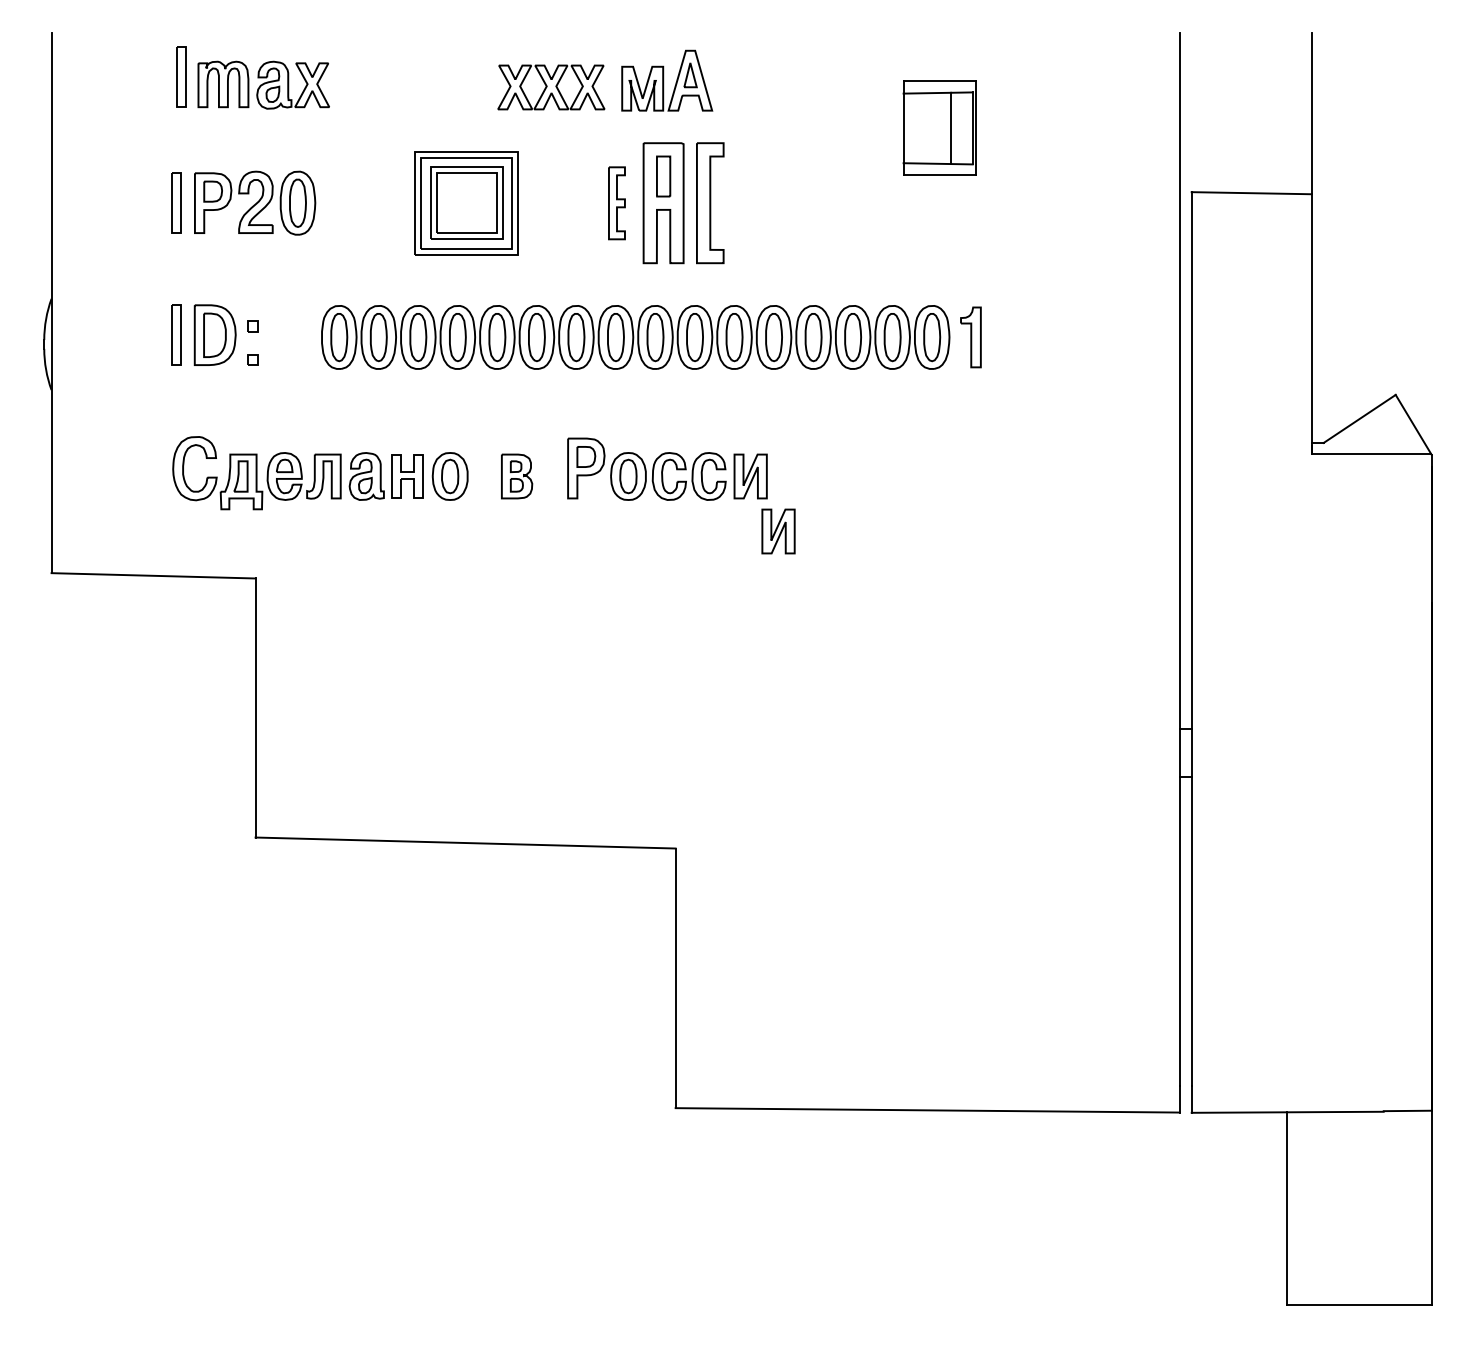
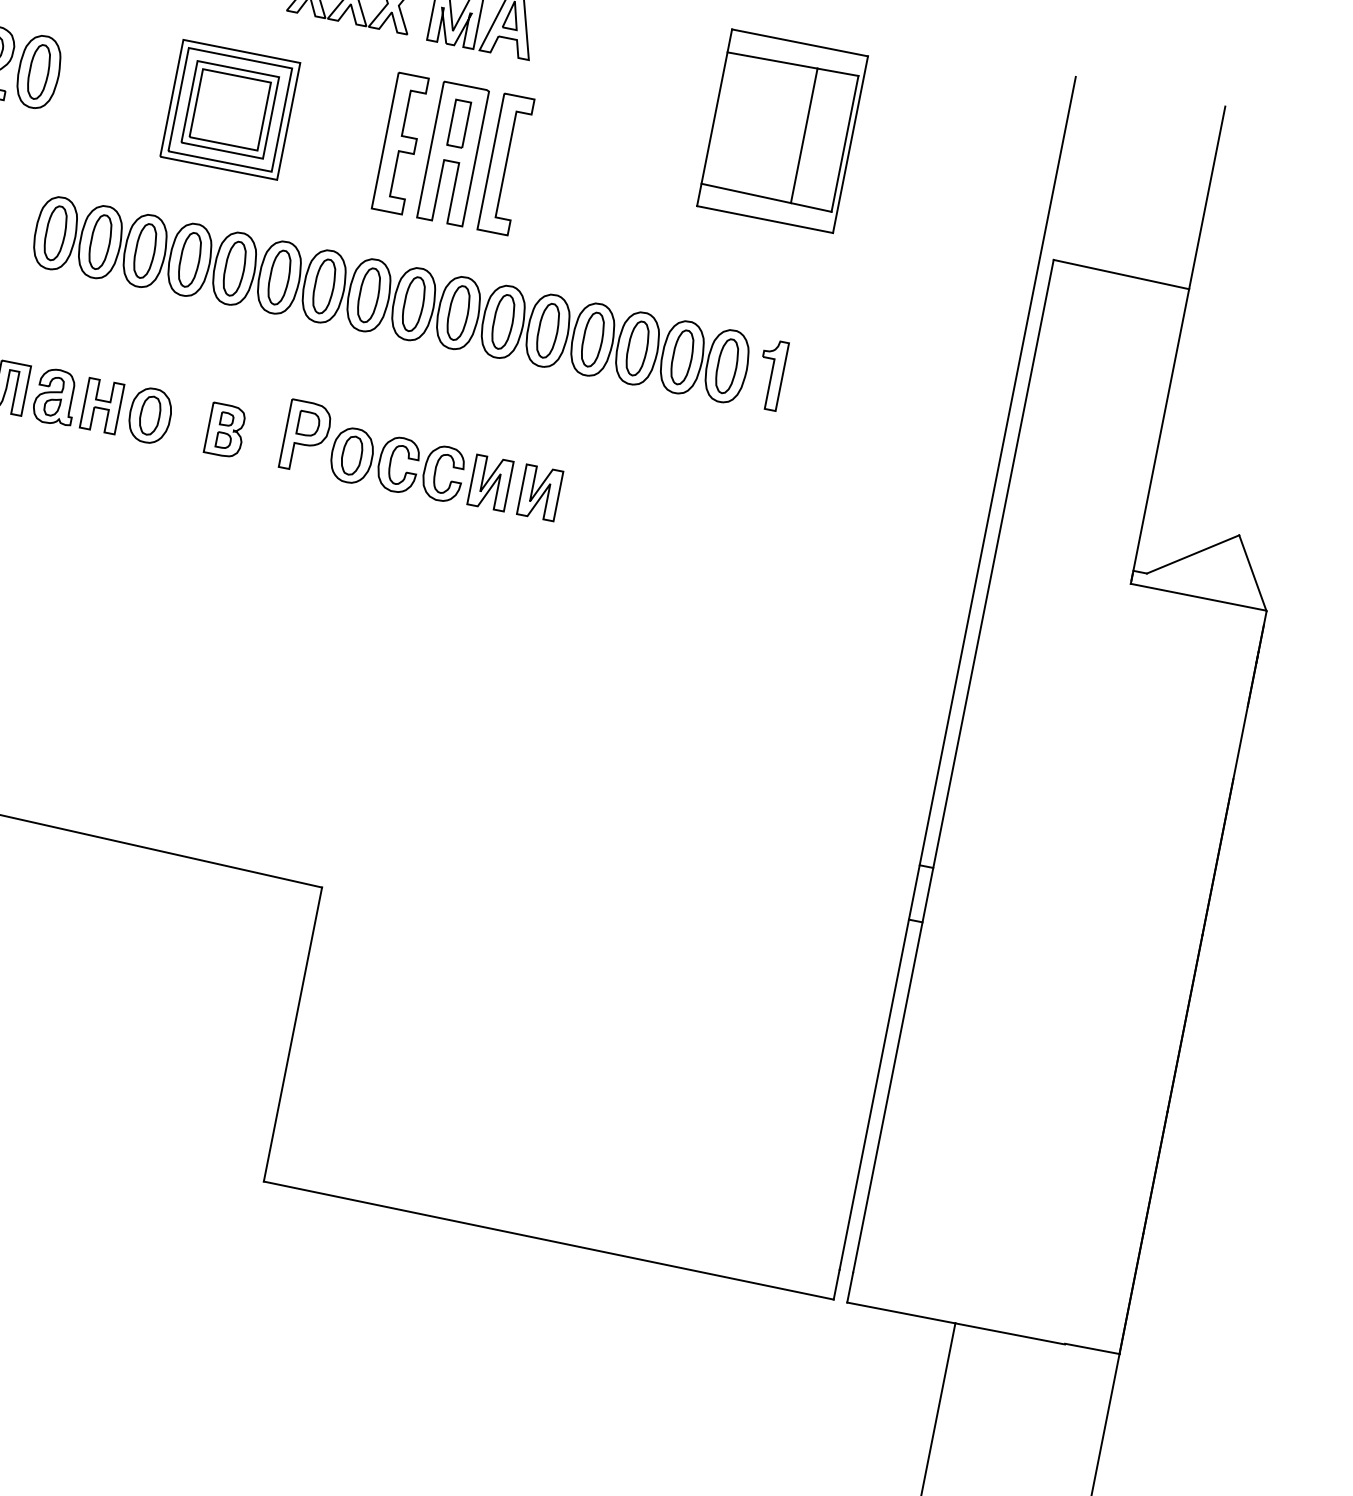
part: (939, 127) -> (782, 130), size x1.67
part: (616, 203) -> (399, 143), size x1.67
part: (778, 531) -> (540, 492), moved

